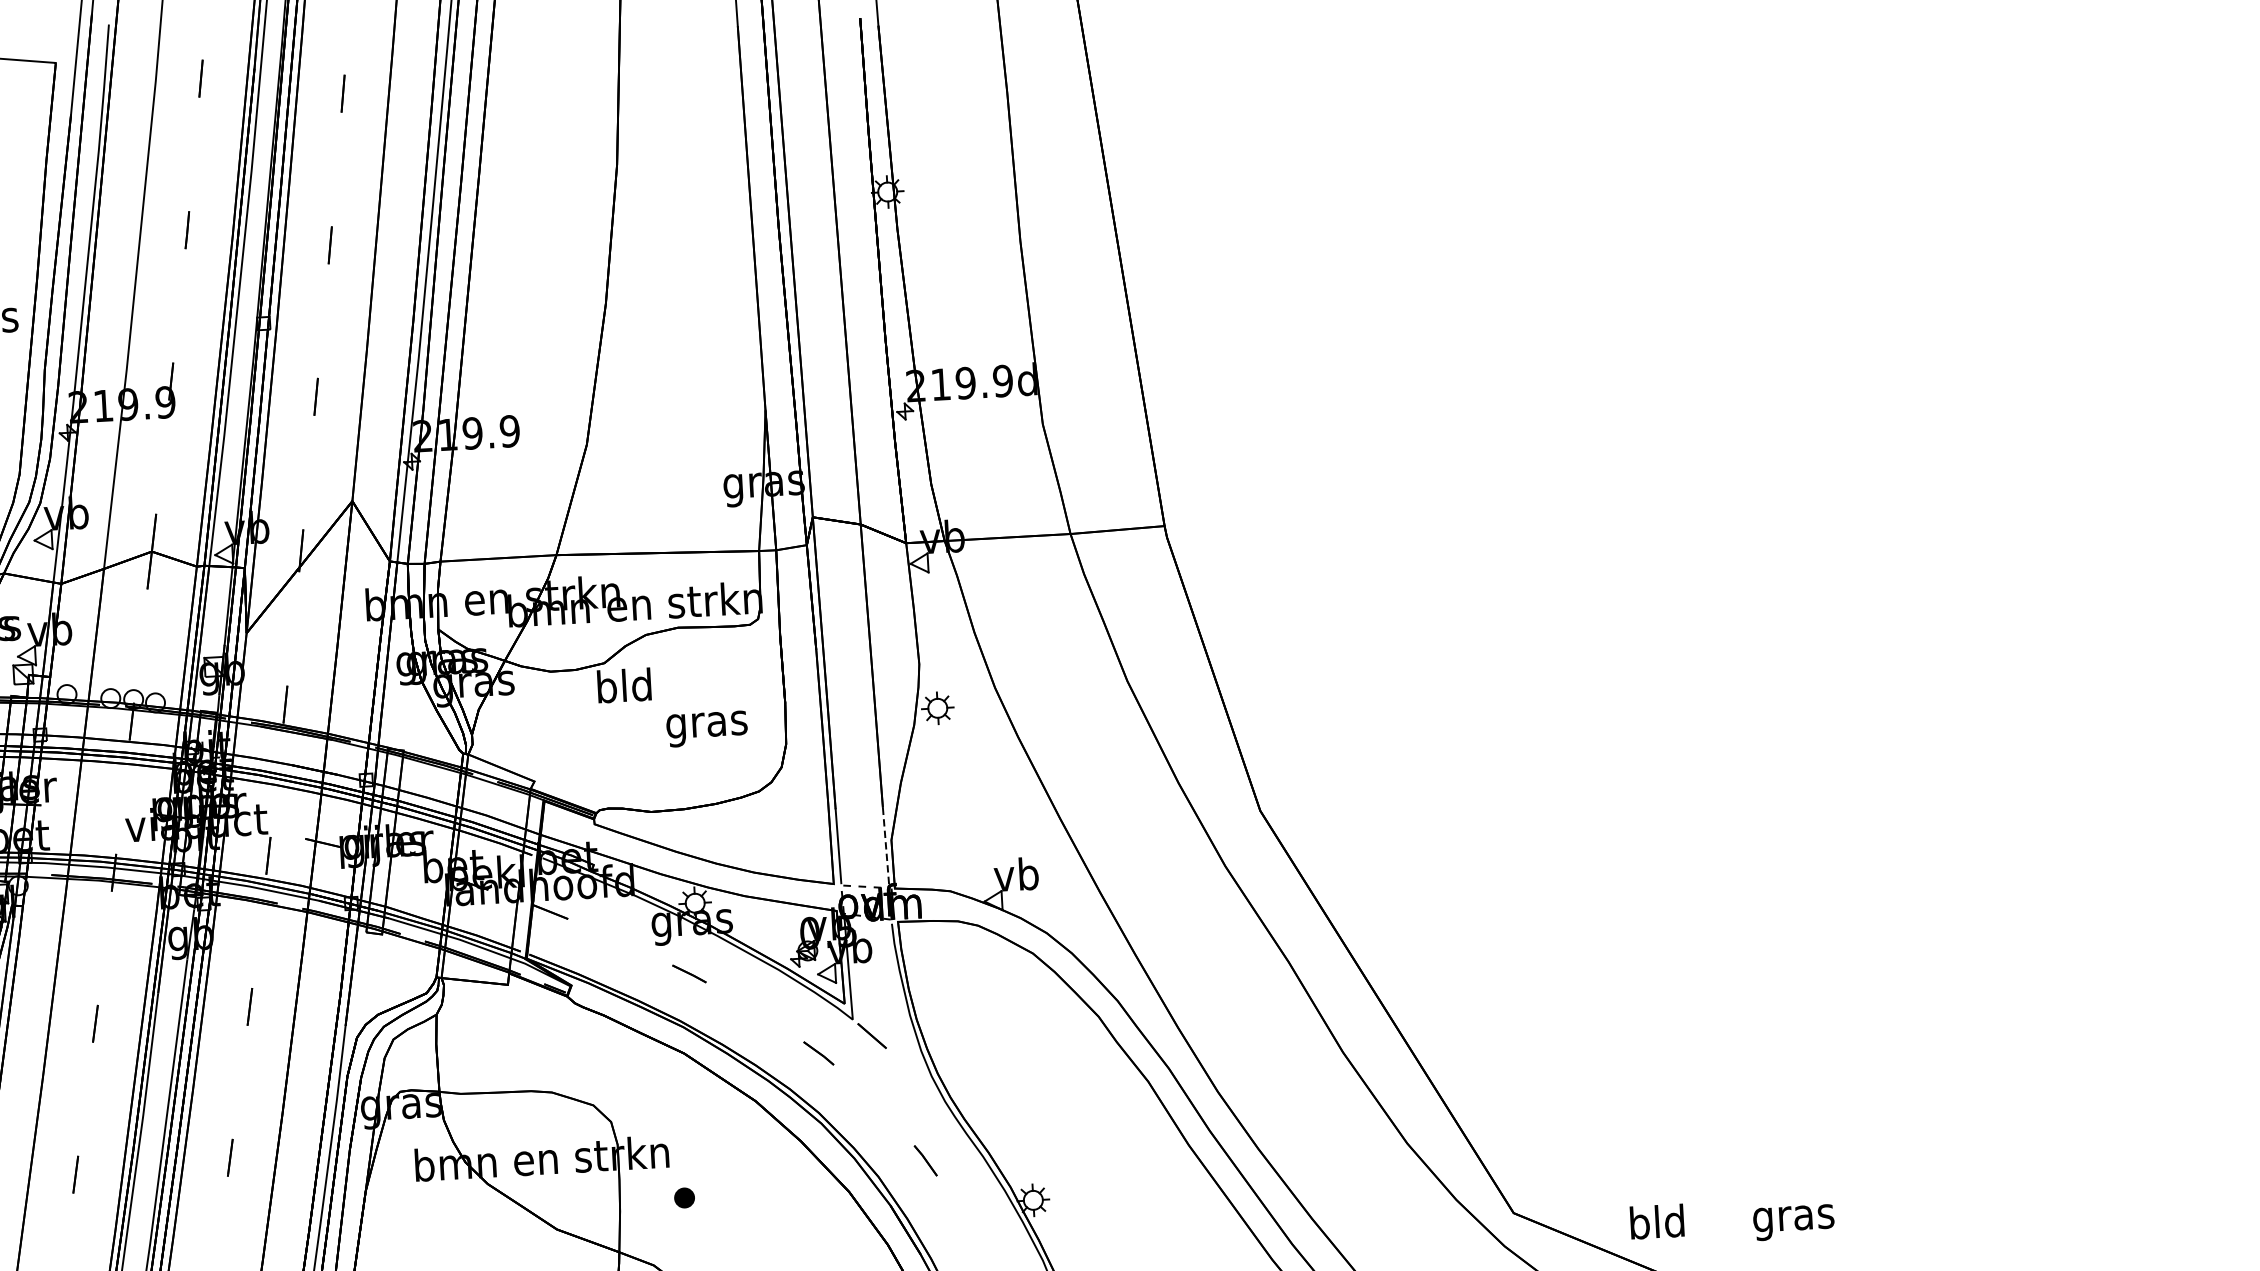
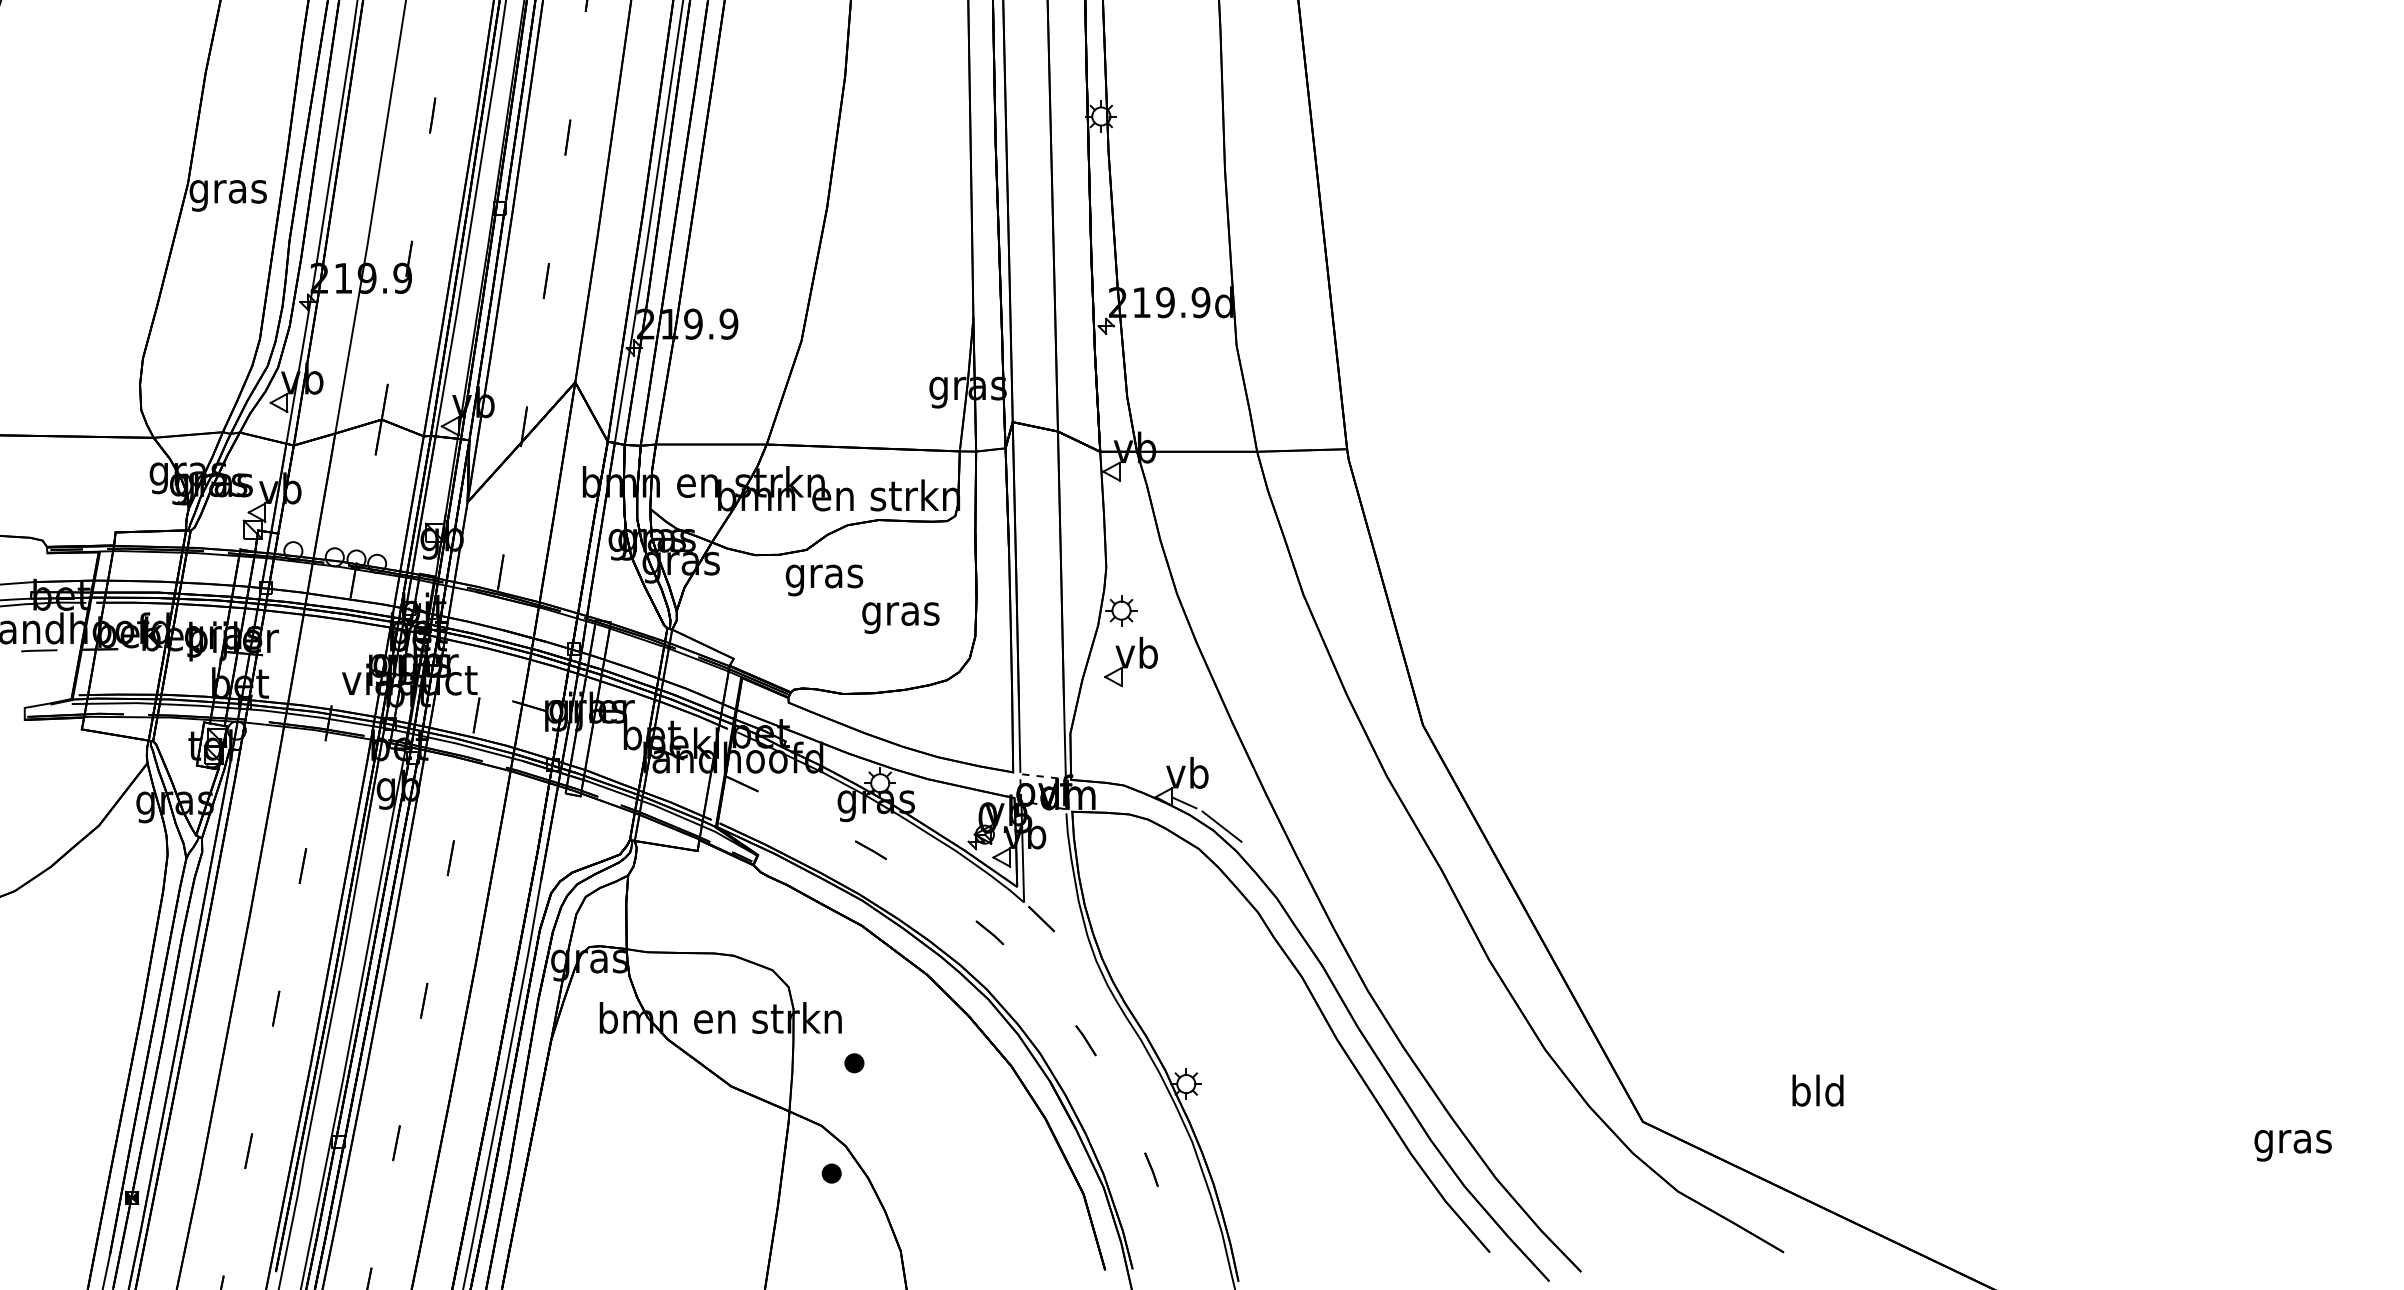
text: (624, 689) -> (824, 576), bld -> gras
part: (950, 761) -> (1130, 661), added
line: (885, 846) -> (1064, 739), dashed -> solid
line: (1014, 905) -> (1184, 802), added
line: (1055, 928) -> (1221, 826), added
text: (1656, 1221) -> (1817, 1090), moved
text: (1793, 1222) -> (2292, 1145), moved

